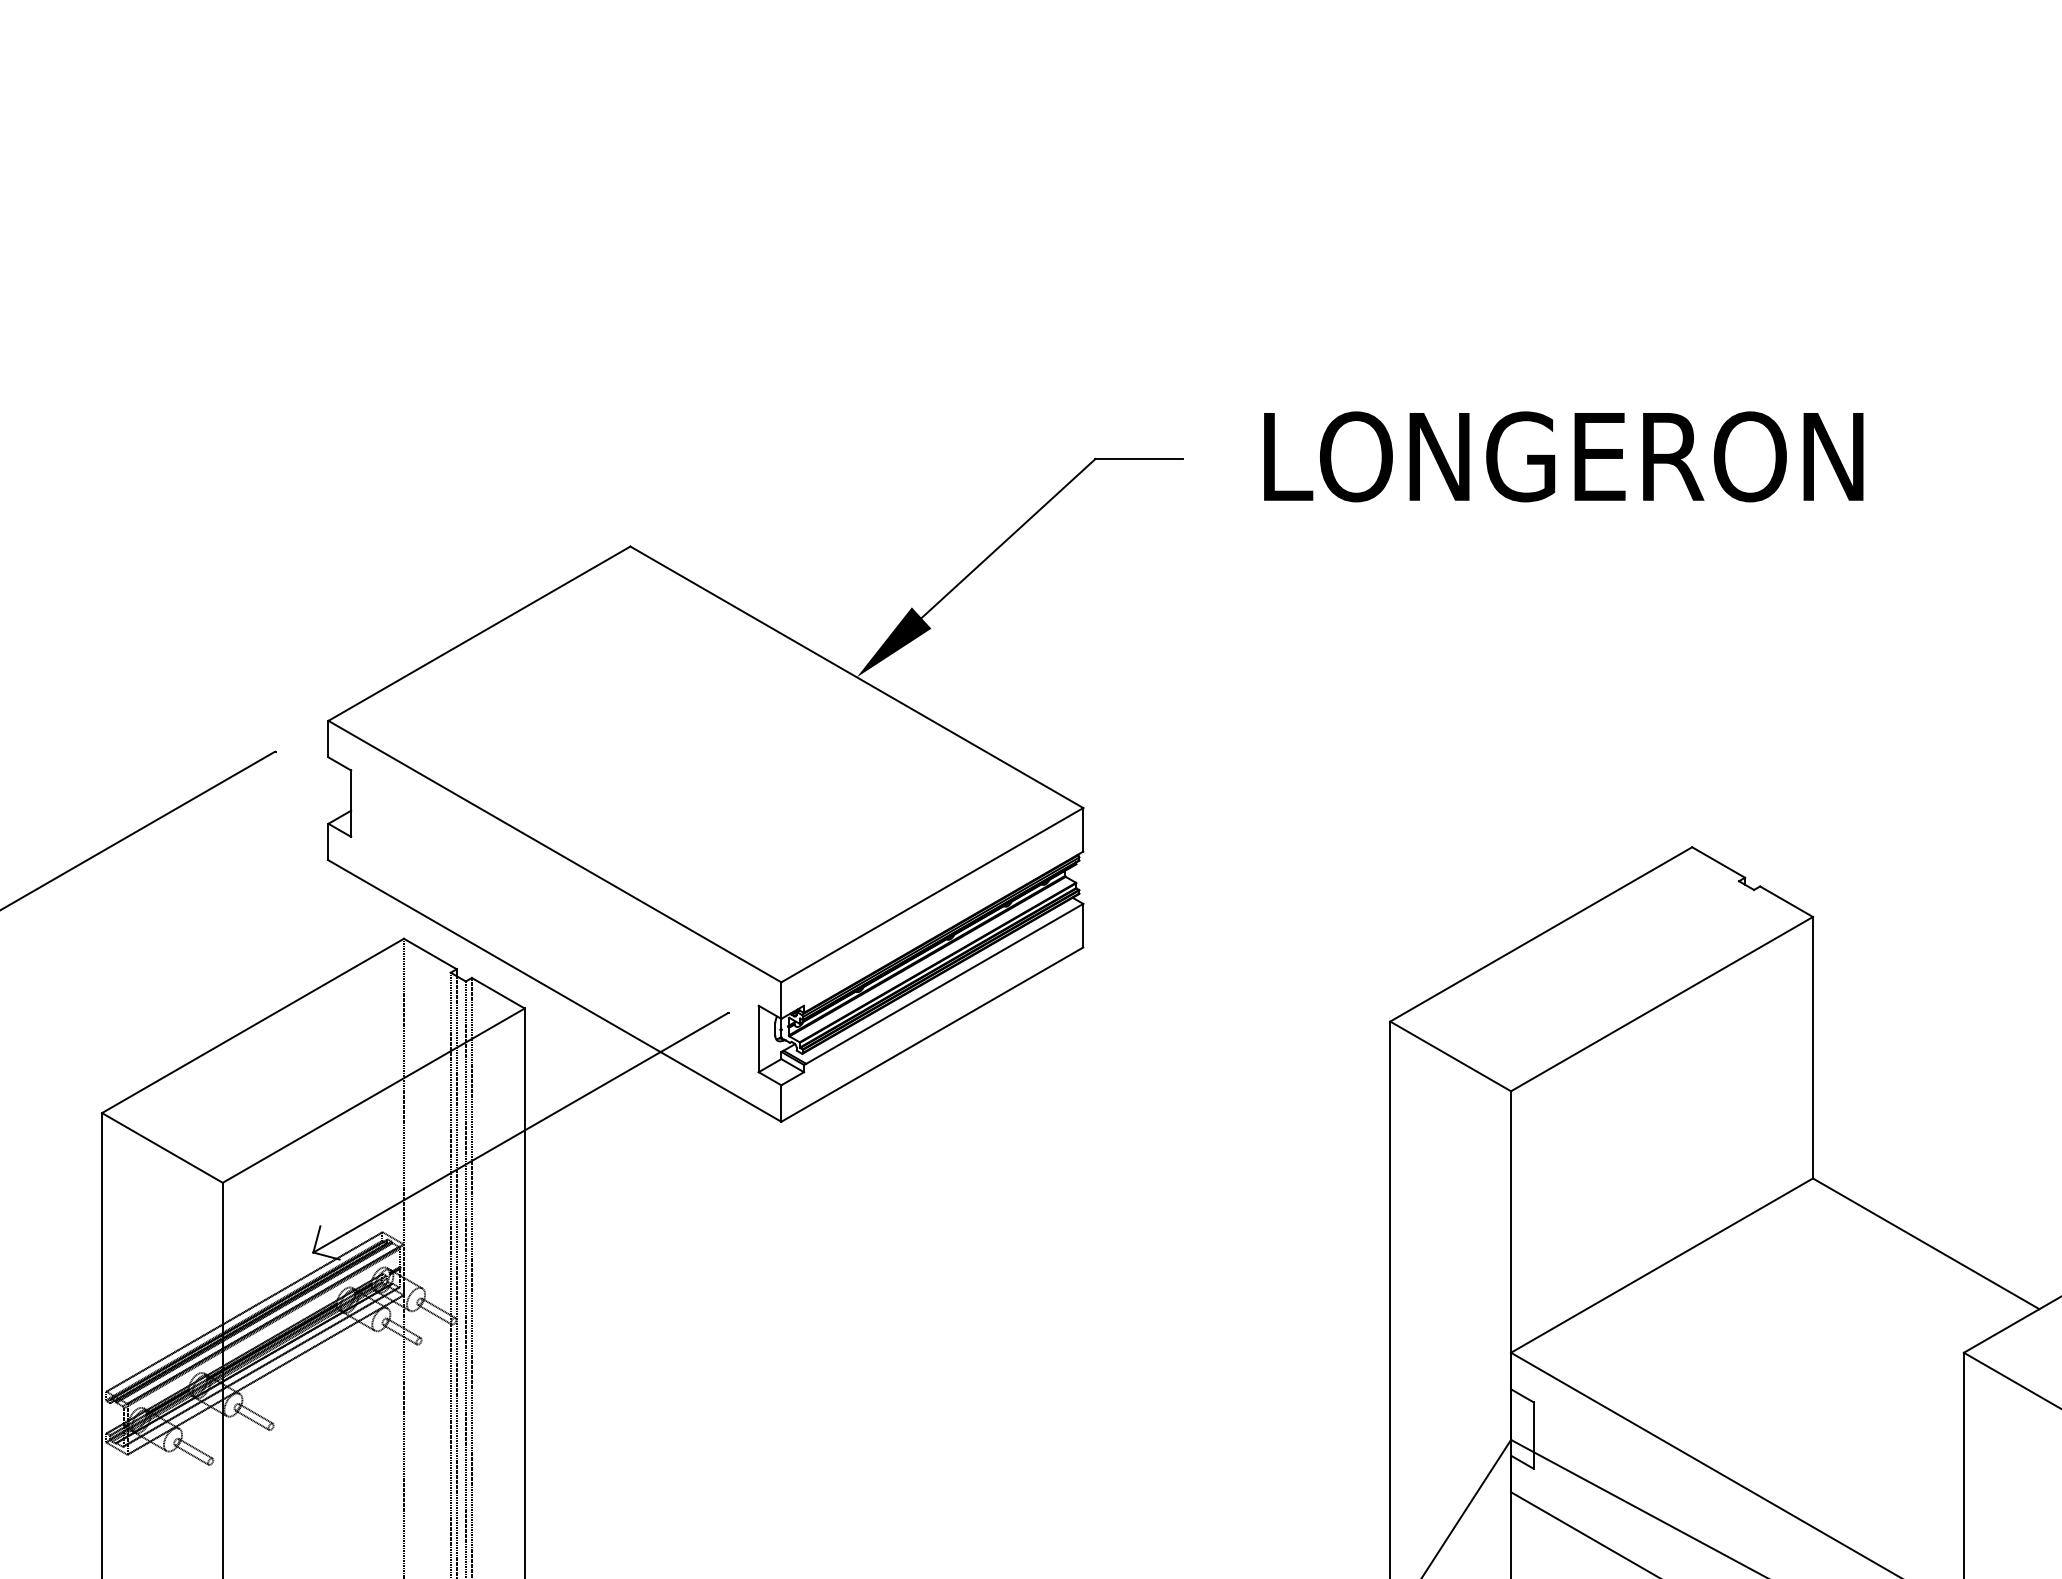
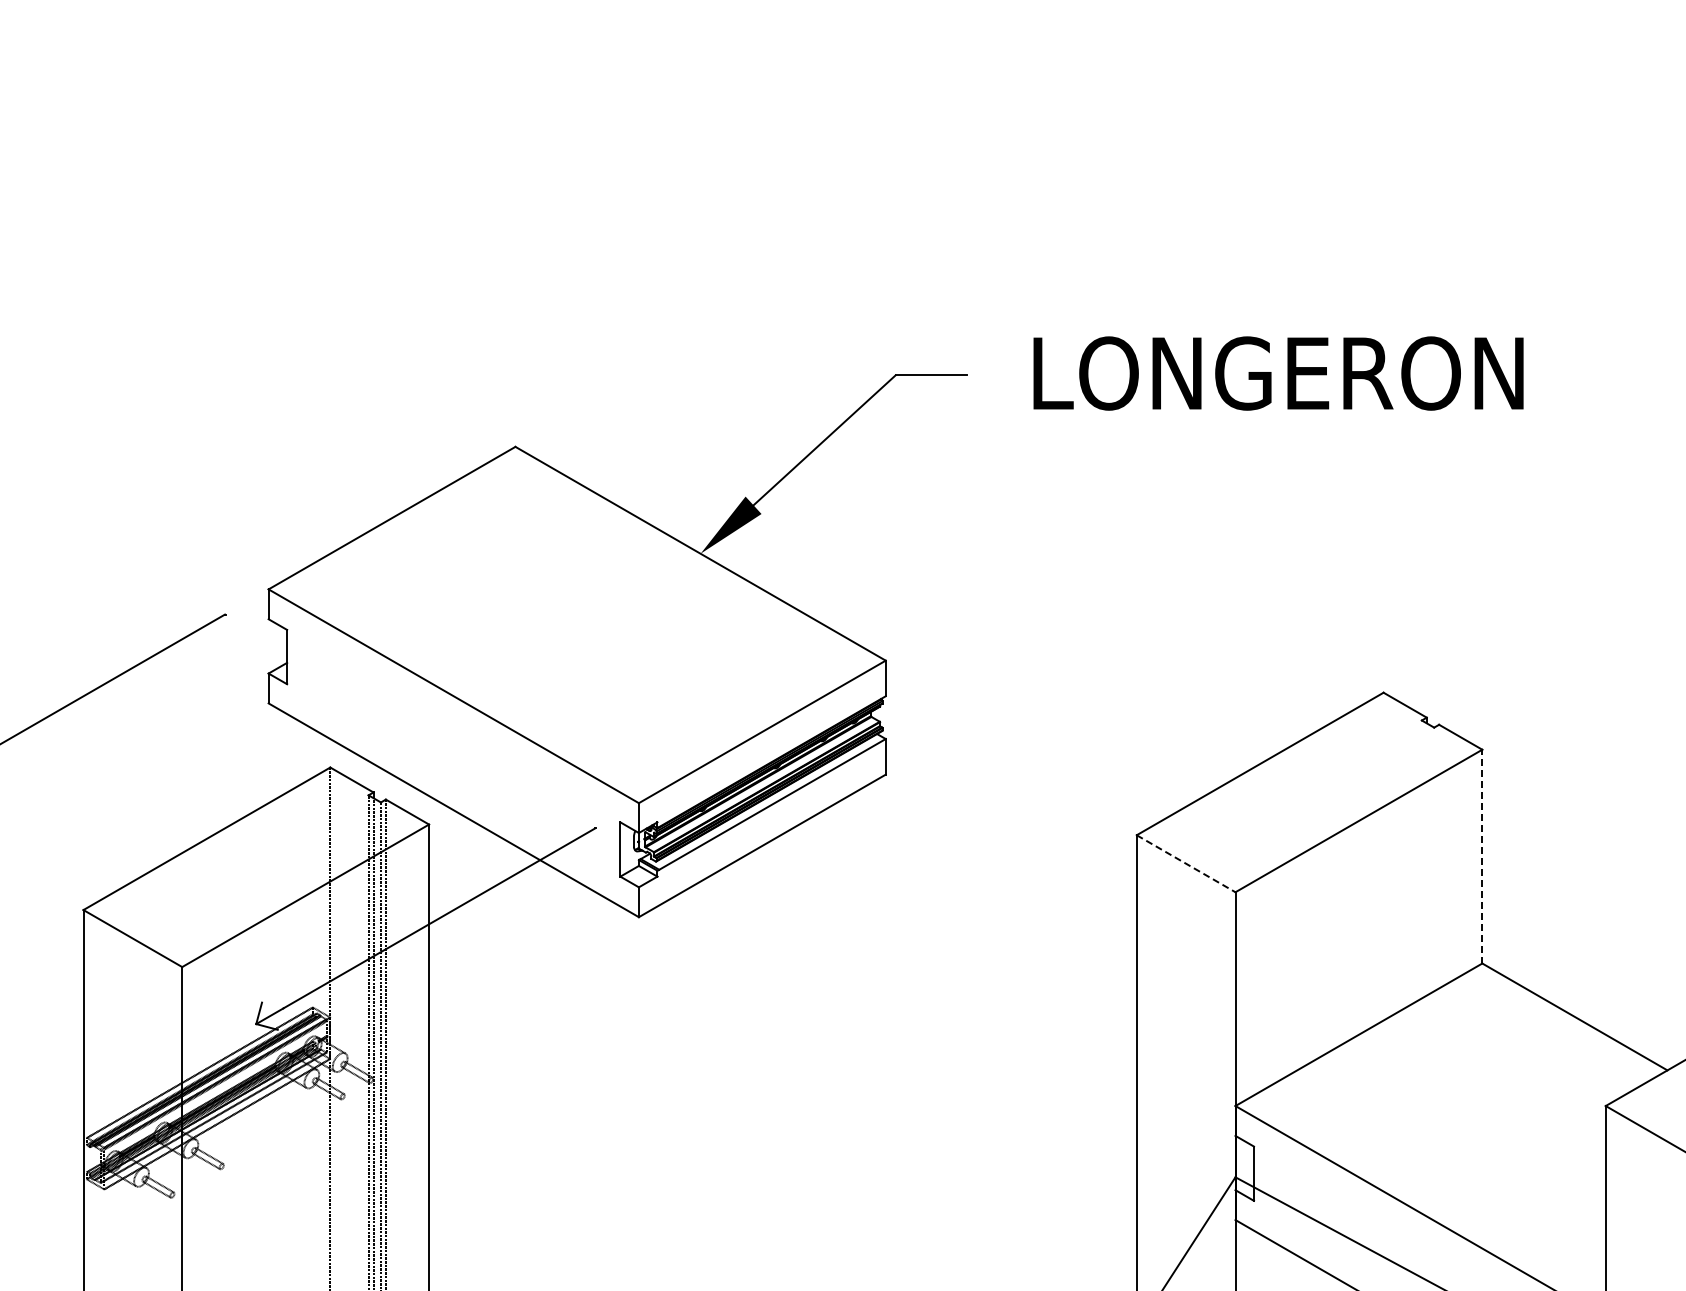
line: (1813, 1047) -> (1482, 856), solid -> dashed
line: (1451, 1056) -> (1186, 863), solid -> dashed

